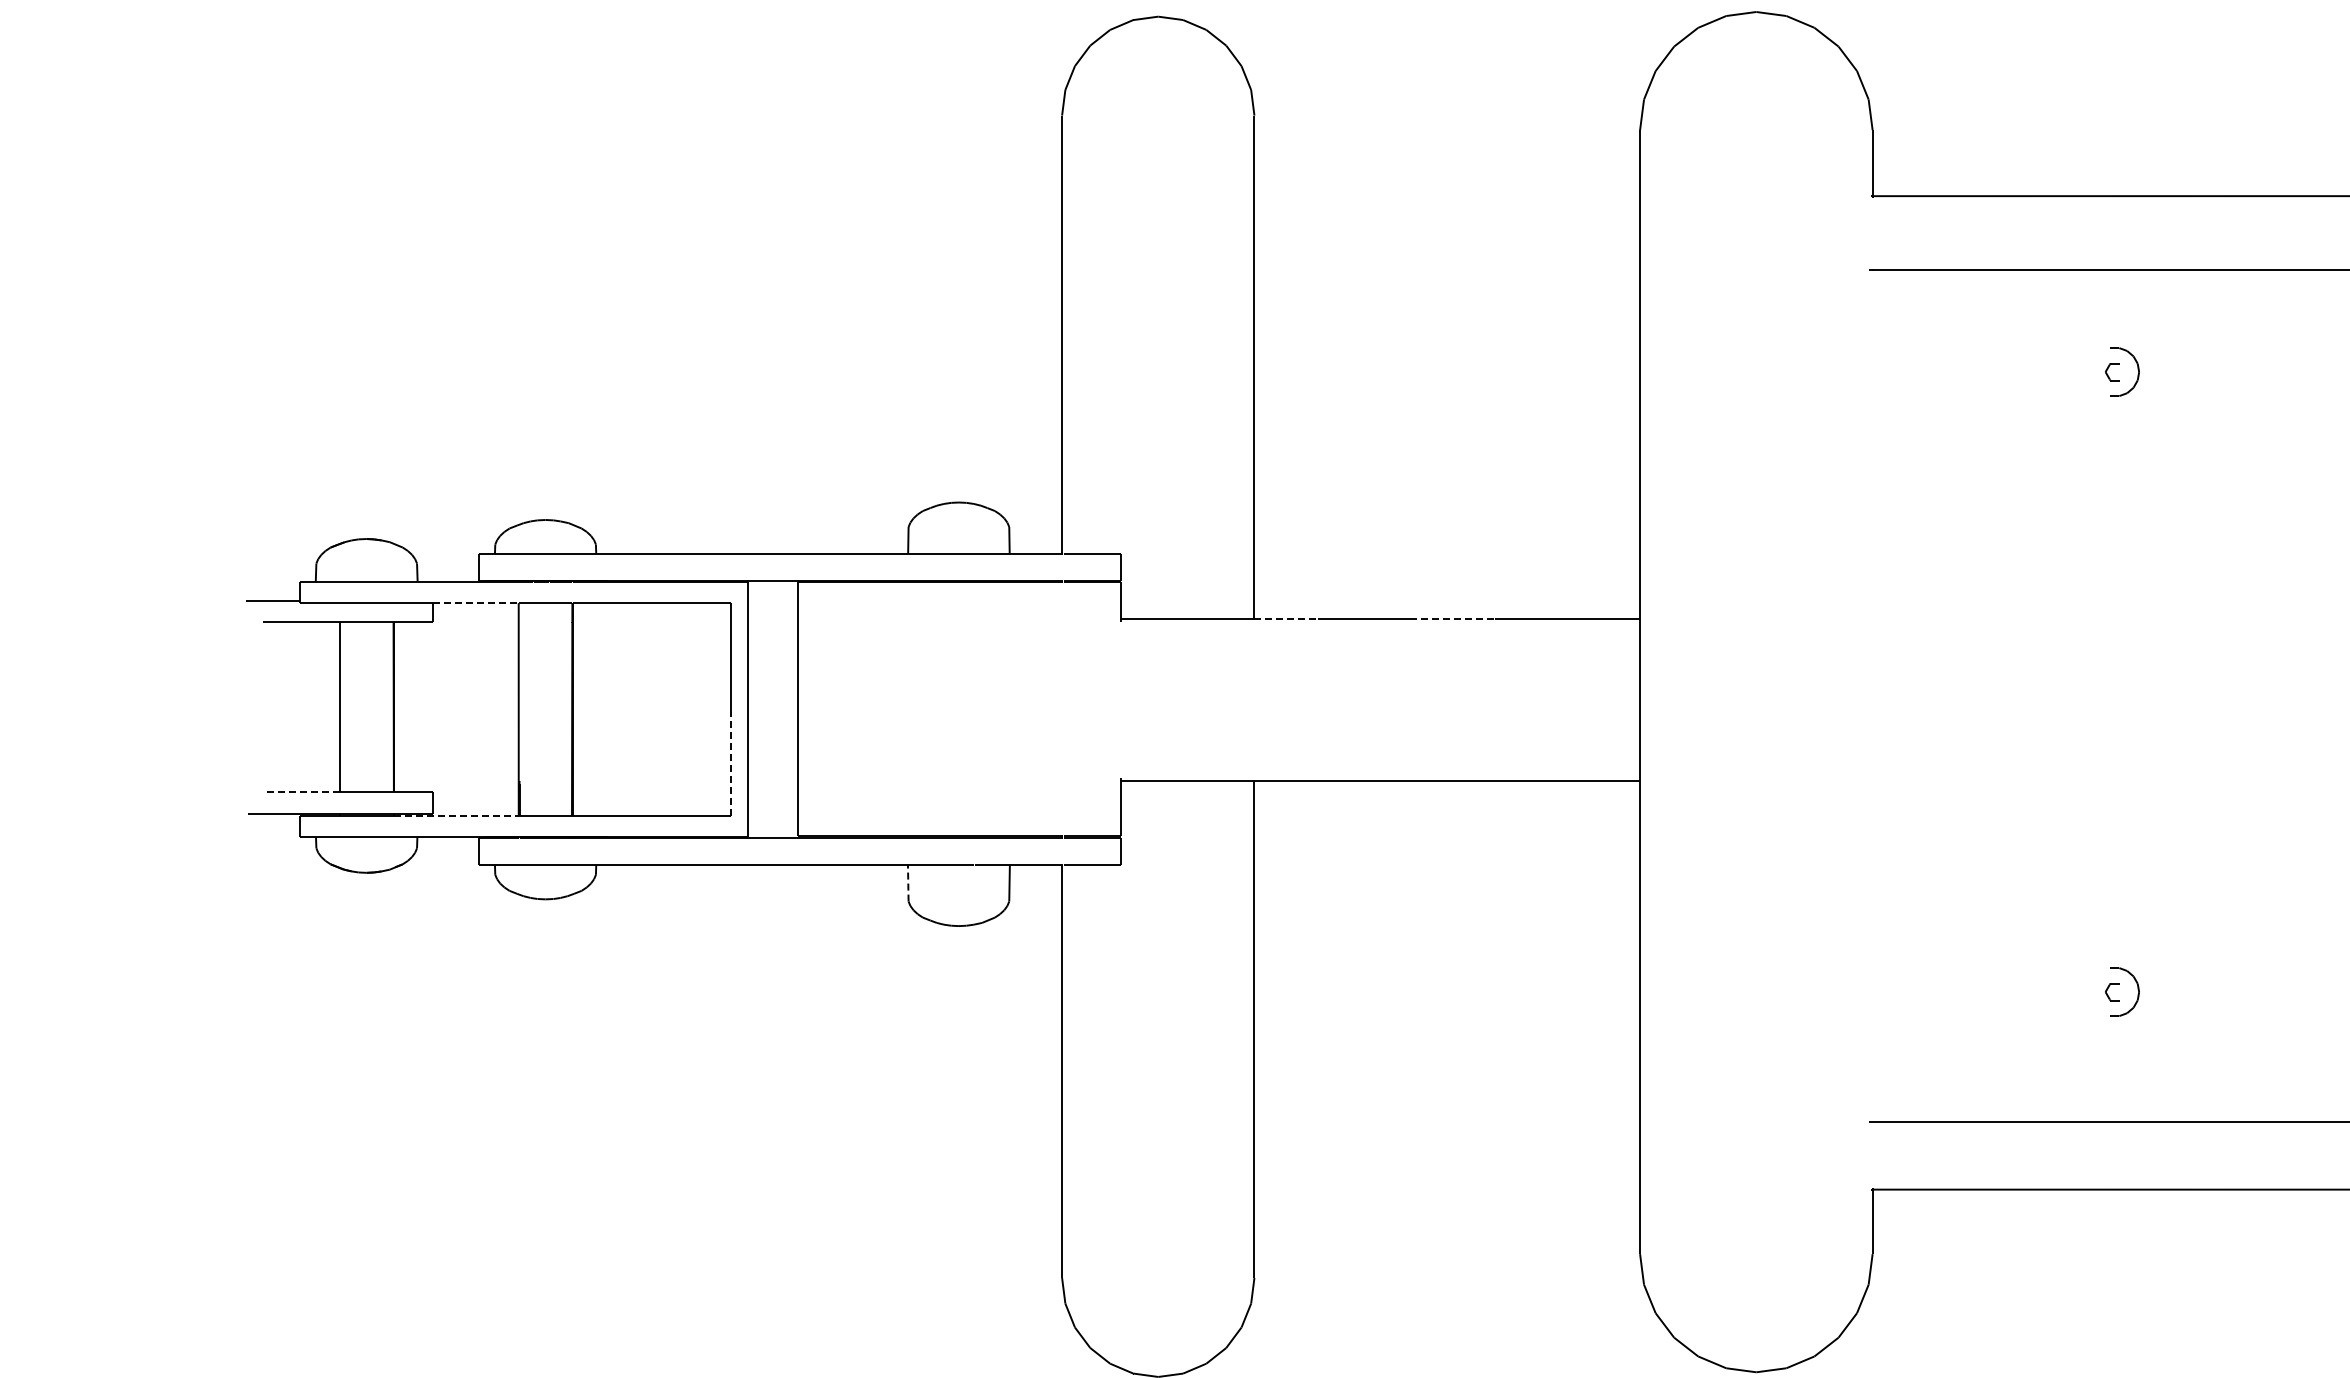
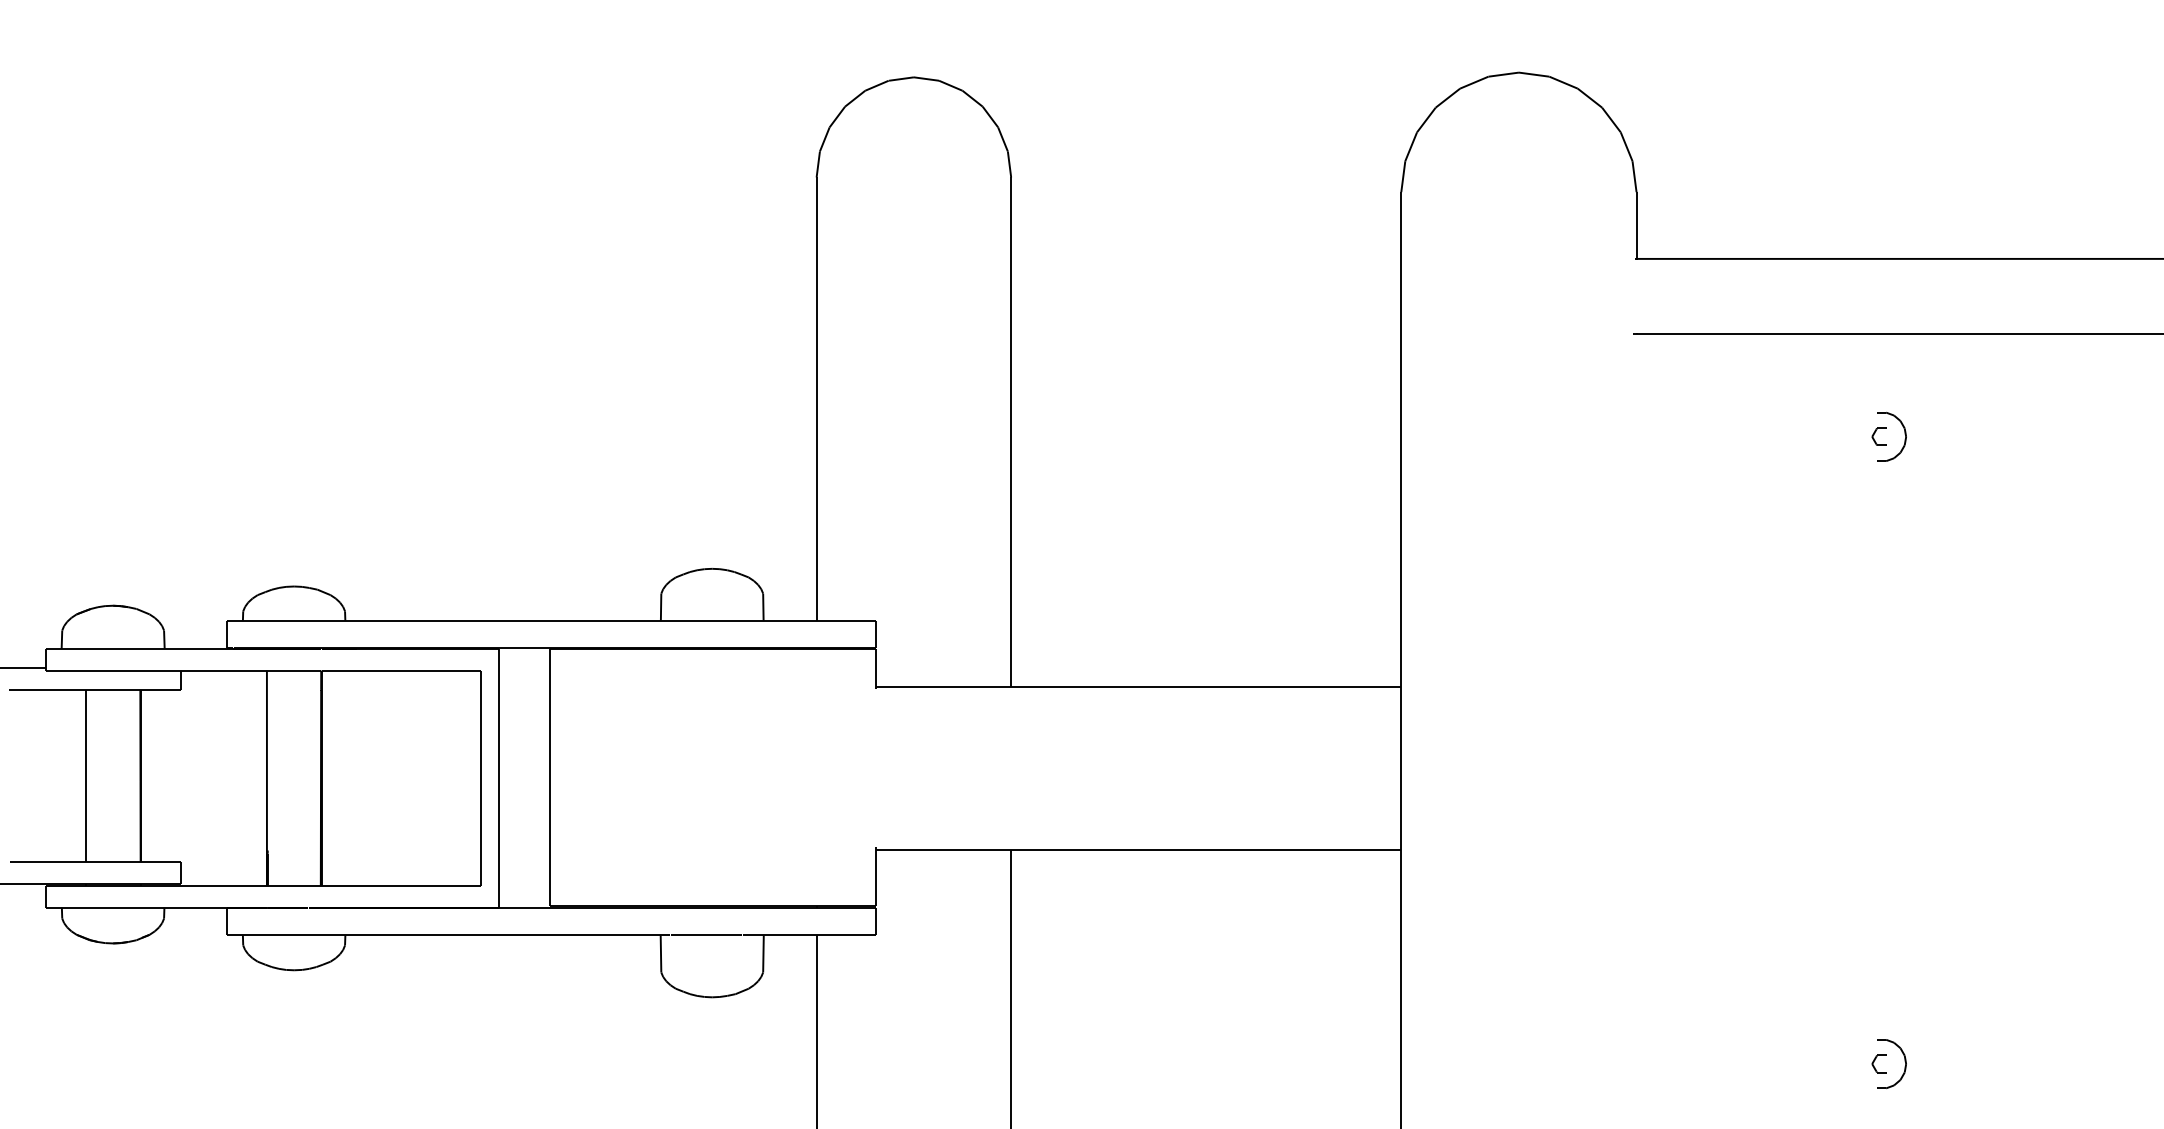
line: (476, 603) -> (224, 670), dashed -> solid
line: (1286, 618) -> (1043, 686), dashed -> solid
line: (1452, 618) -> (1211, 686), dashed -> solid
line: (730, 763) -> (481, 832), dashed -> solid
line: (302, 792) -> (48, 862), dashed -> solid
line: (456, 815) -> (203, 885), dashed -> solid
line: (908, 882) -> (661, 953), dashed -> solid

